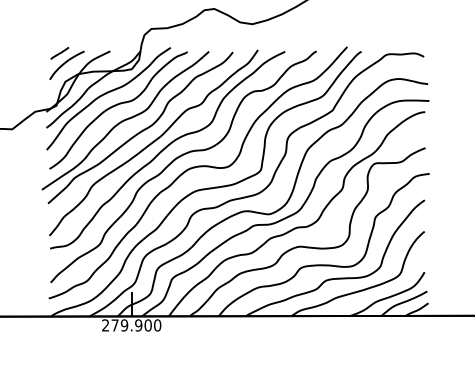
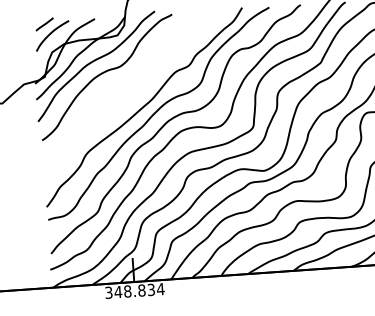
part: (137, 127) -> (127, 93), removed
text: (131, 325) -> (134, 291), 279.900 -> 348.834

